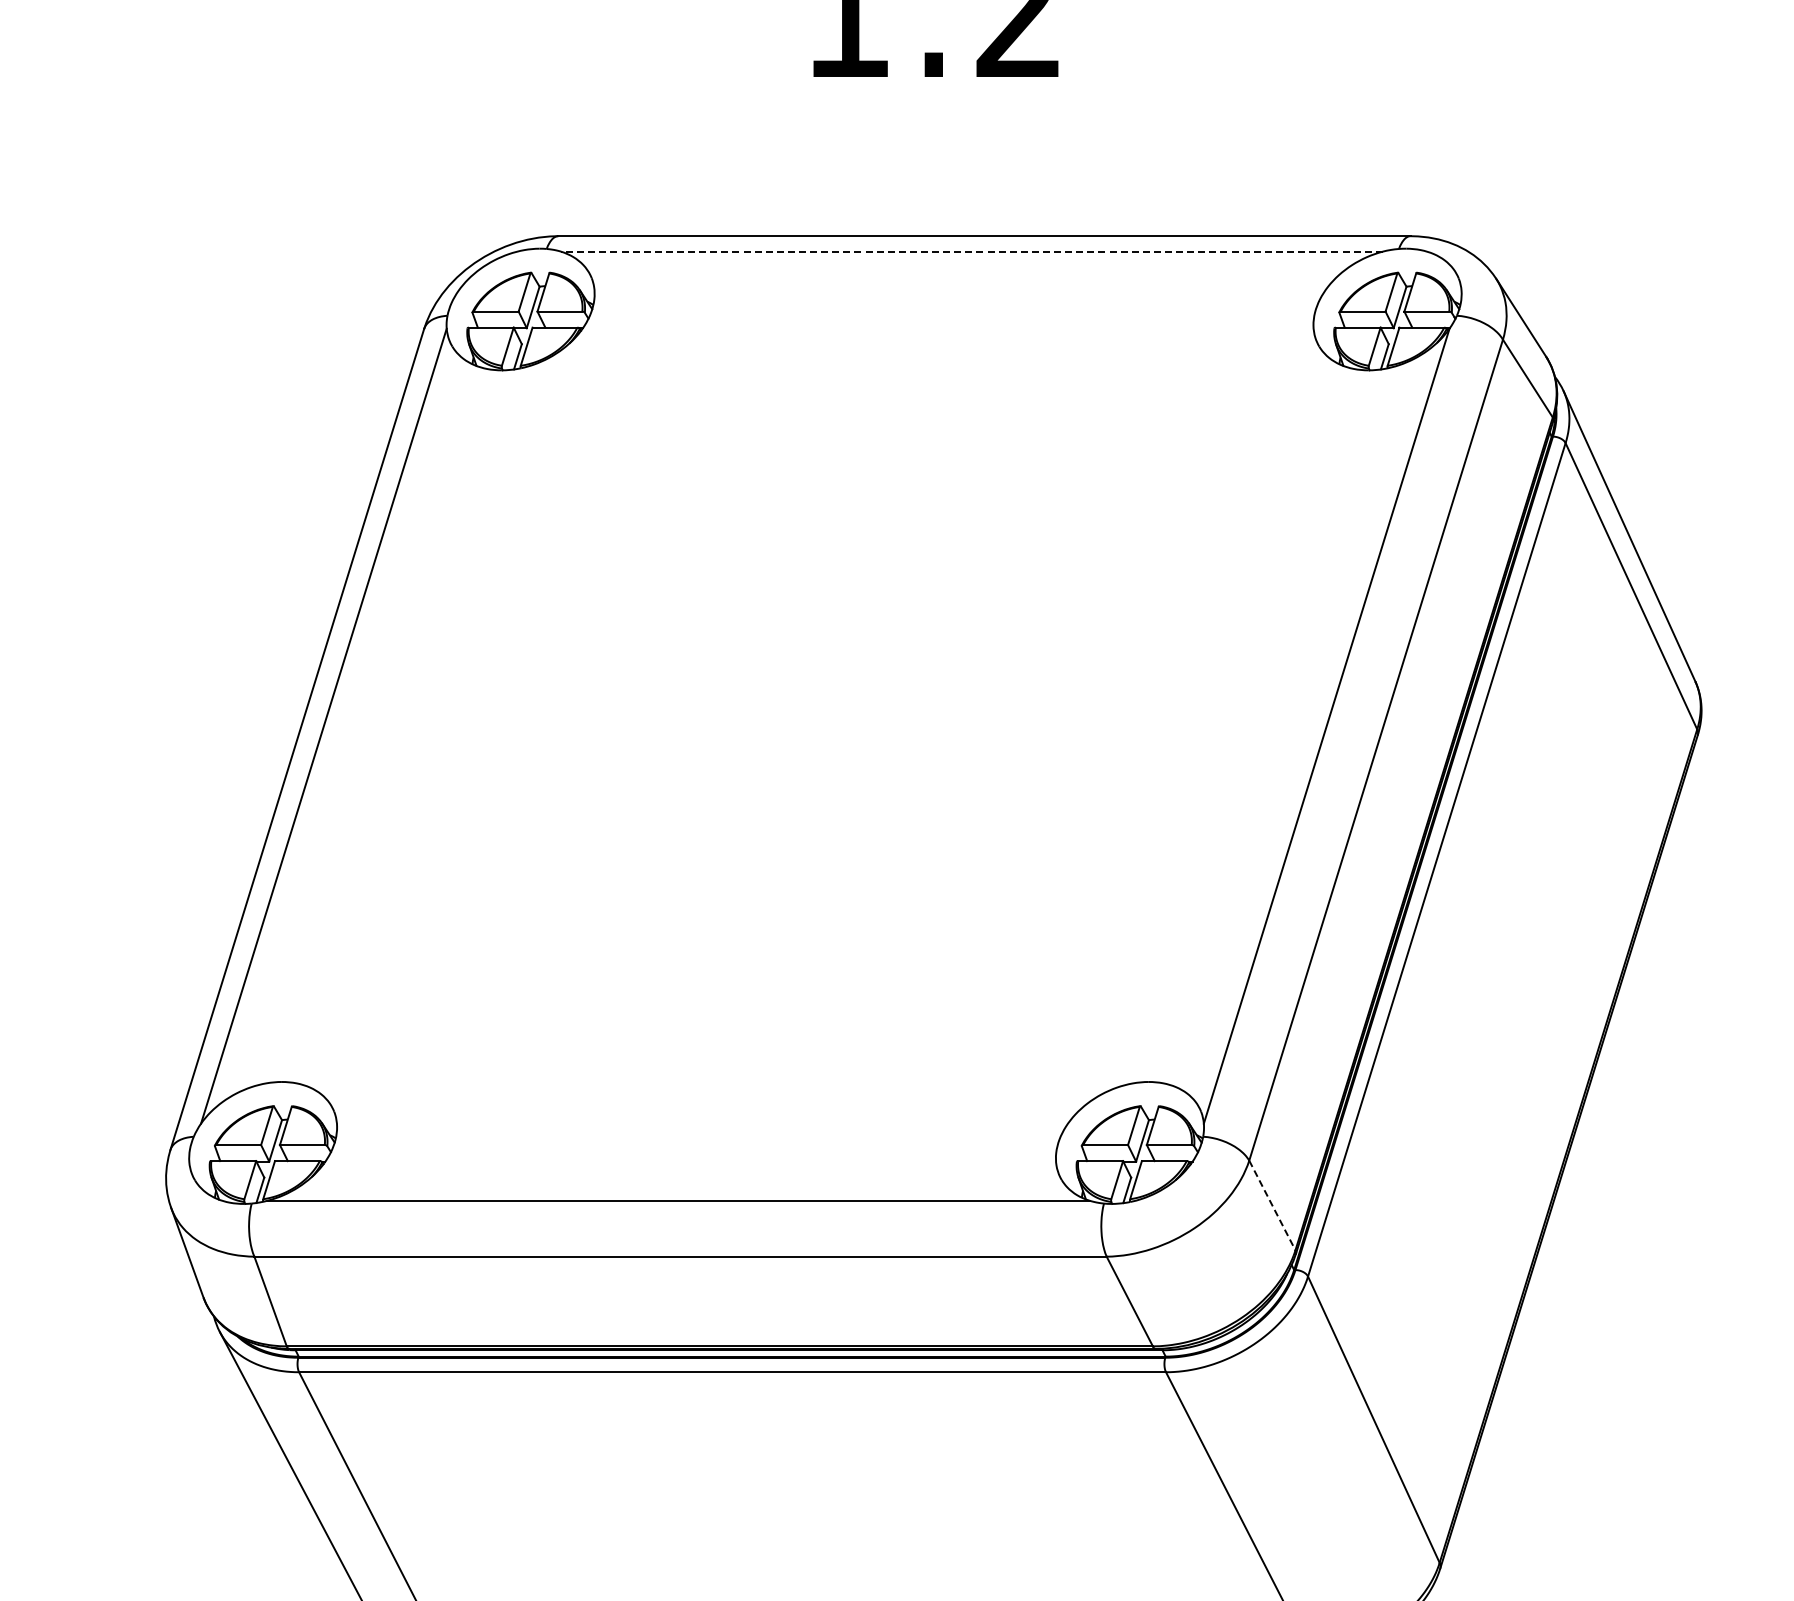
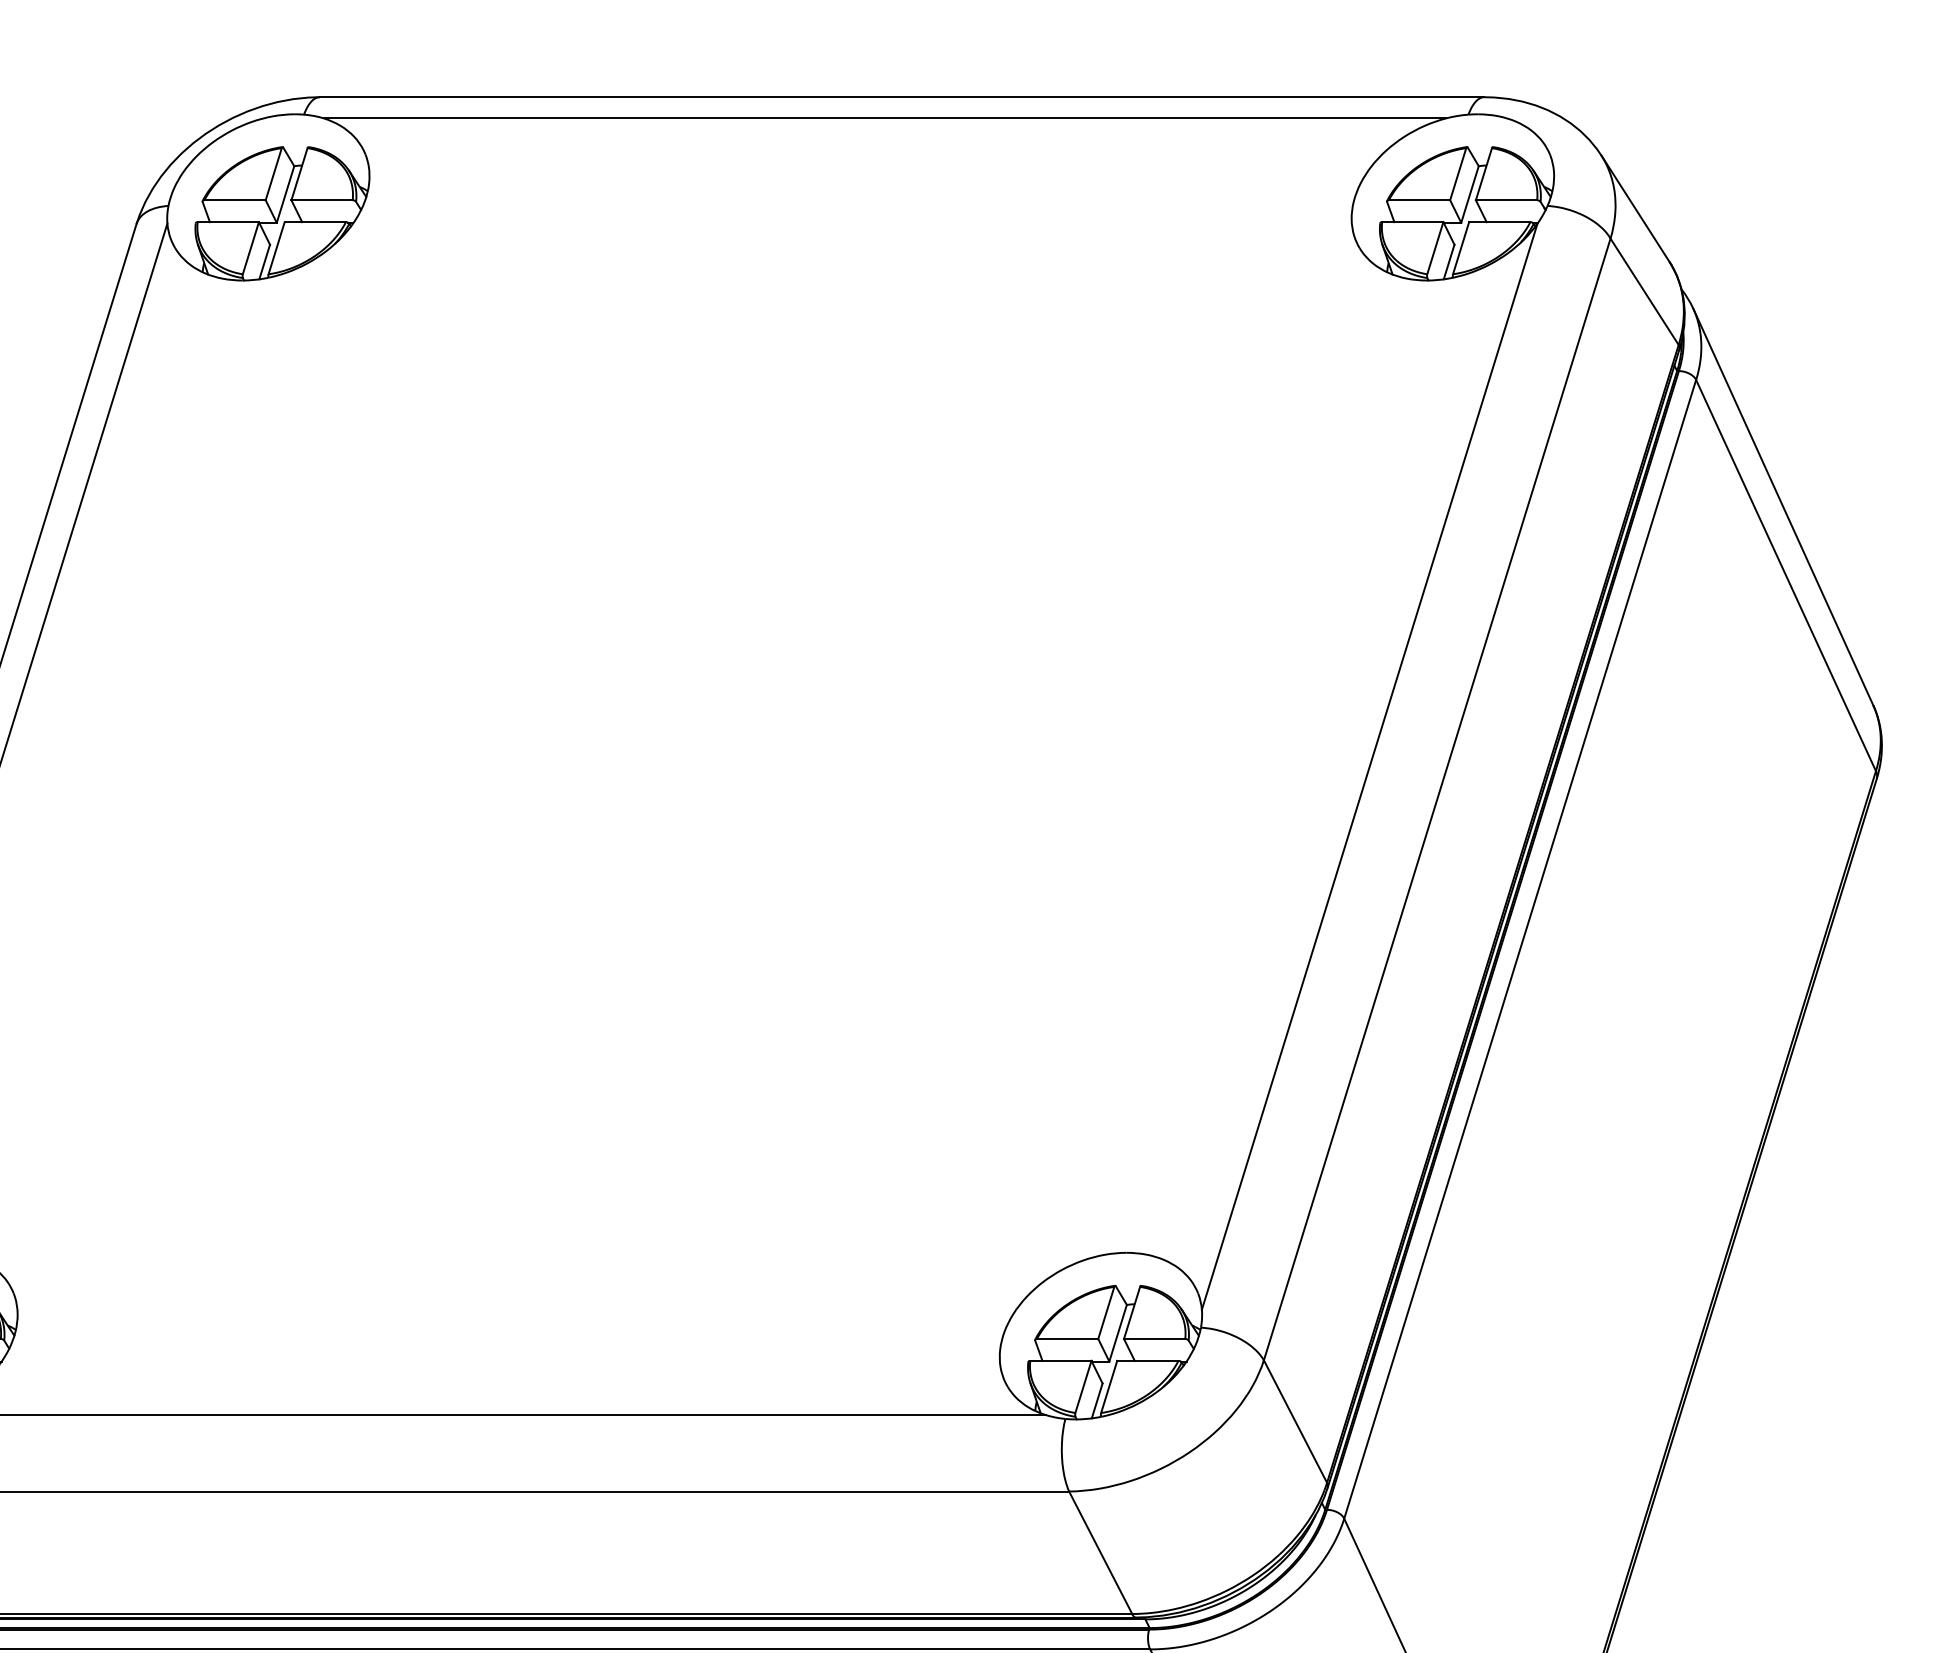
line: (971, 251) -> (884, 118), dashed -> solid
line: (1272, 1205) -> (1295, 1421), dashed -> solid

